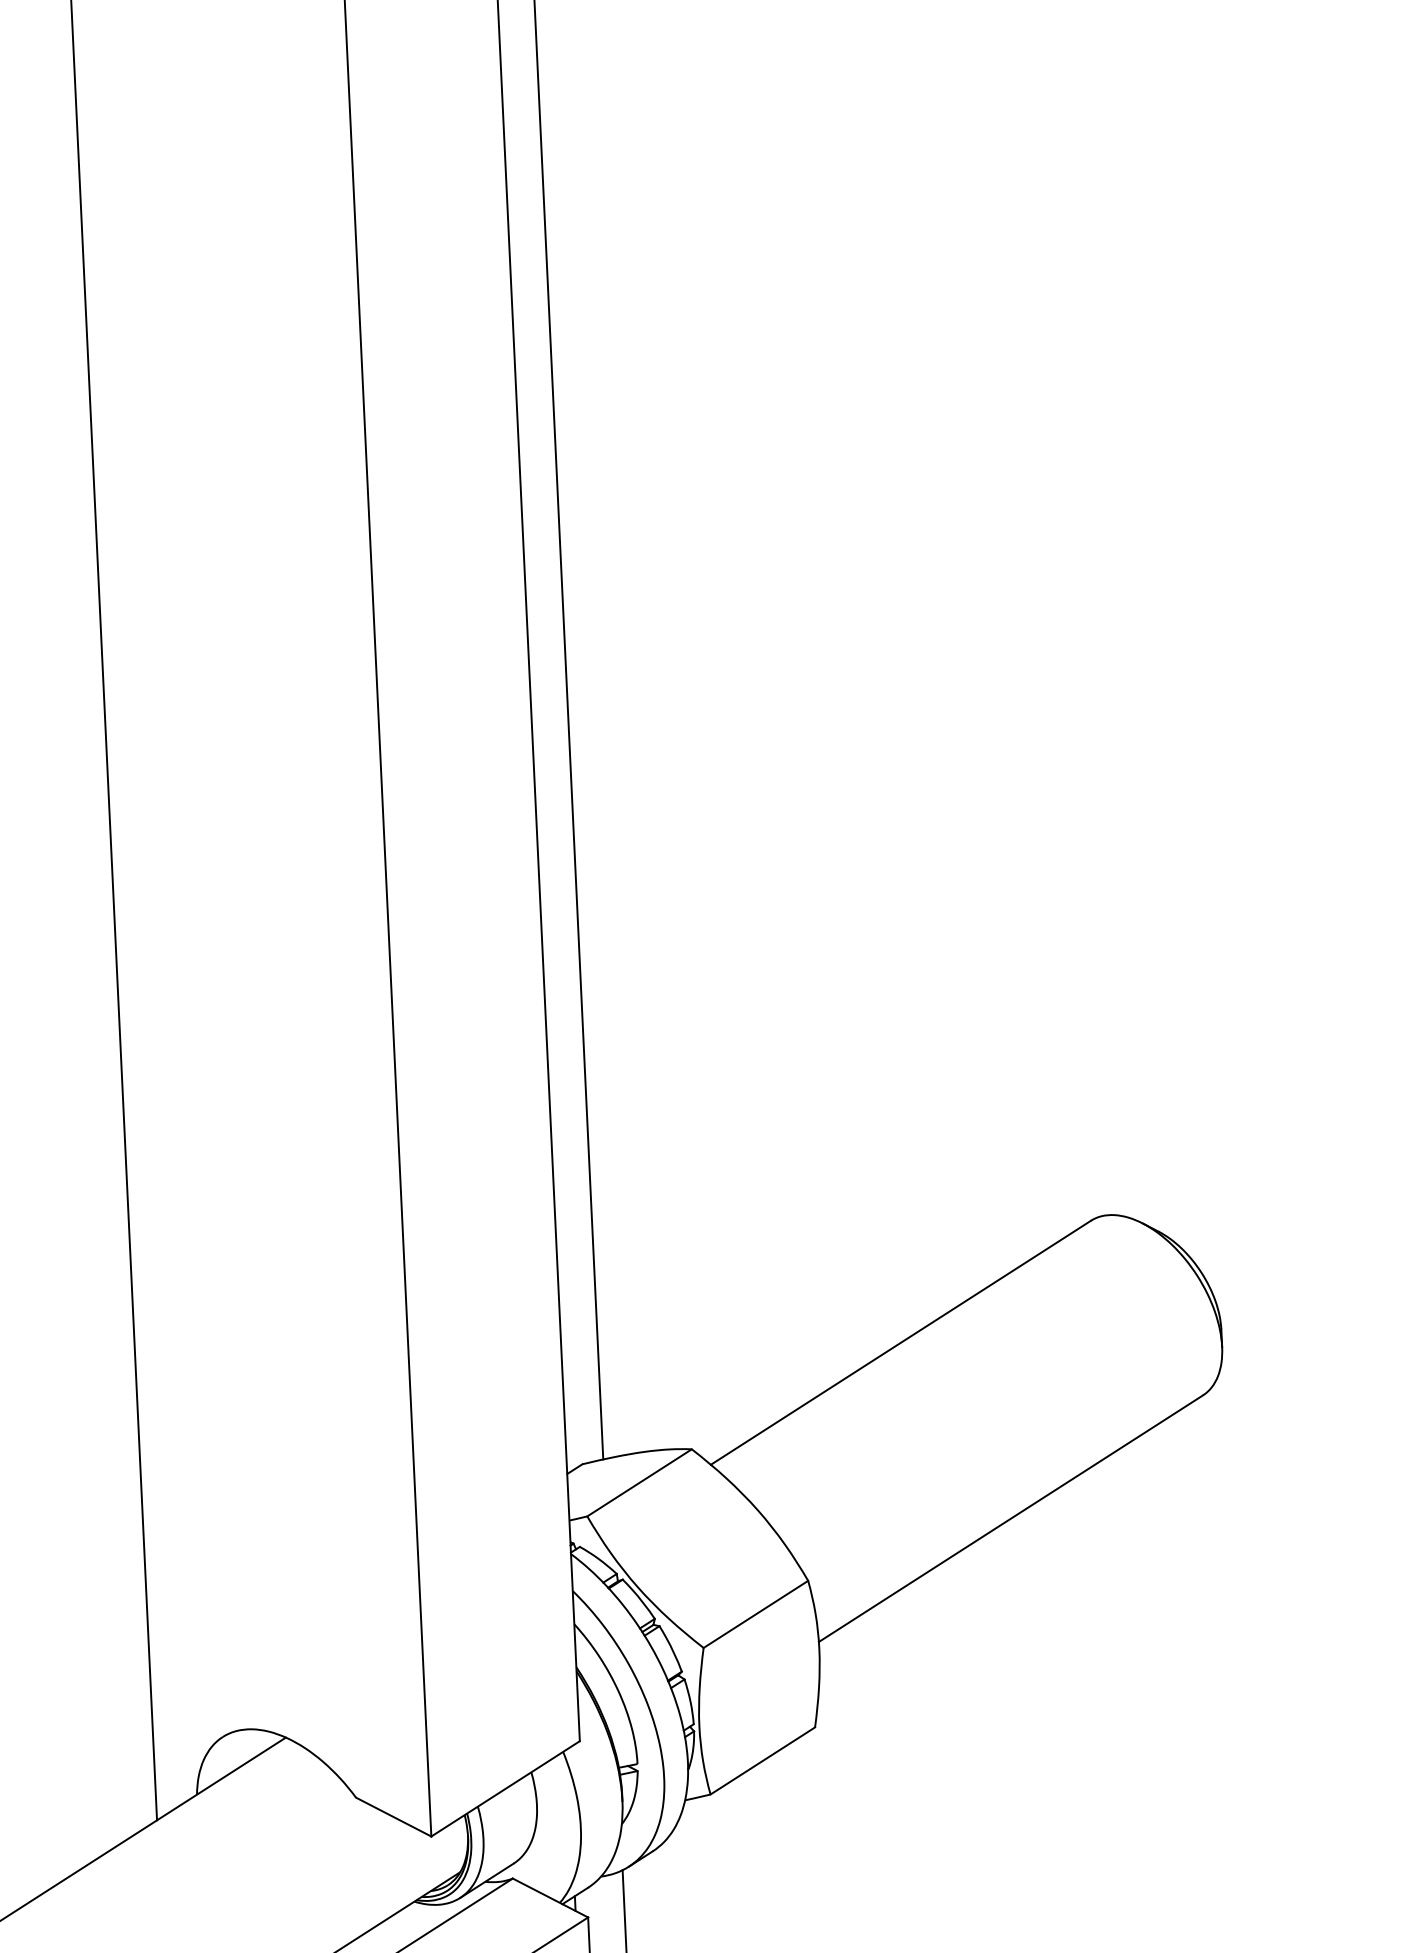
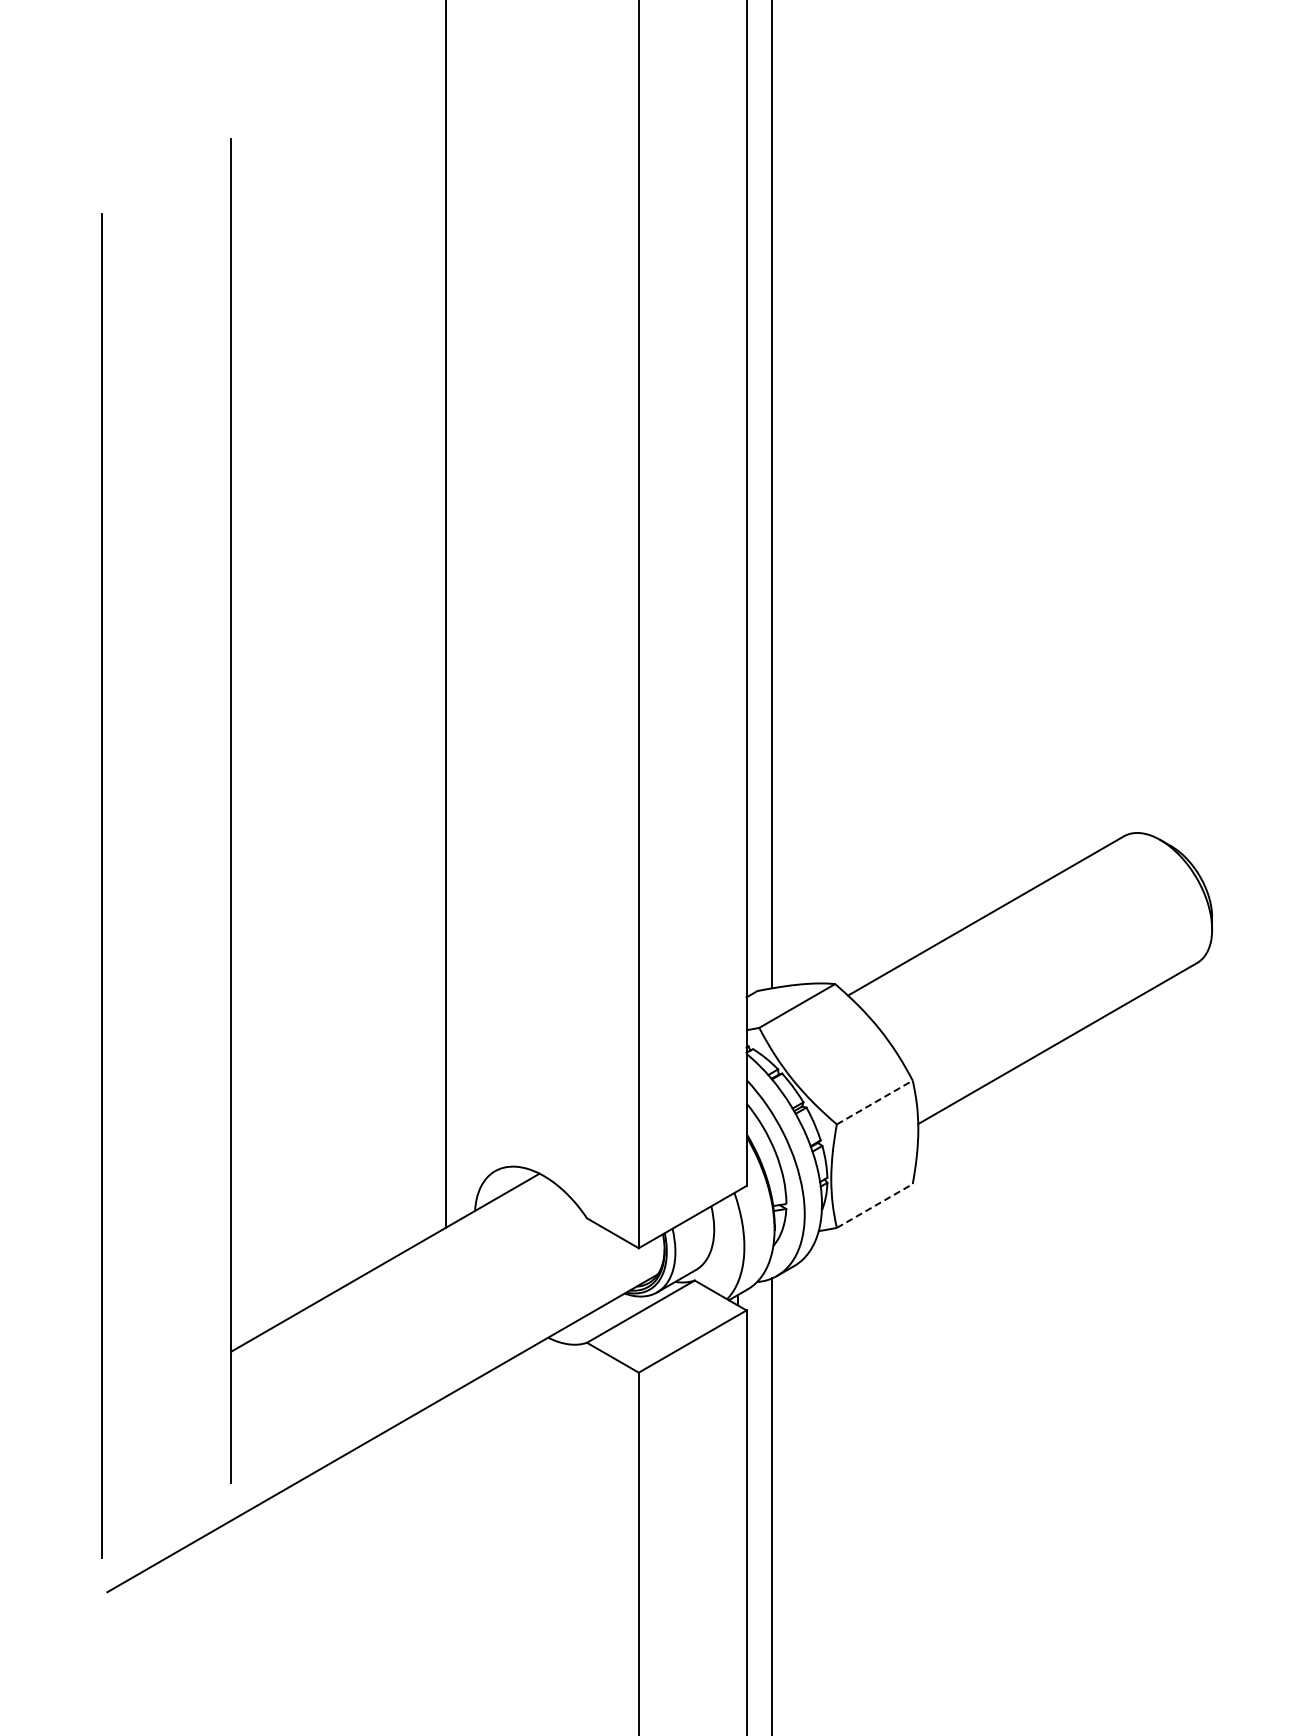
line: (755, 1614) -> (874, 1102), solid -> dashed
line: (762, 1761) -> (874, 1206), solid -> dashed

